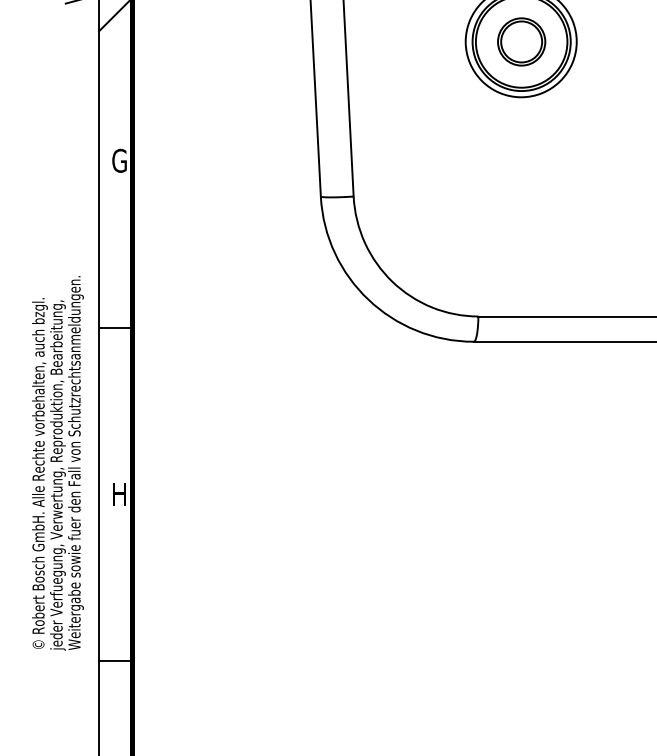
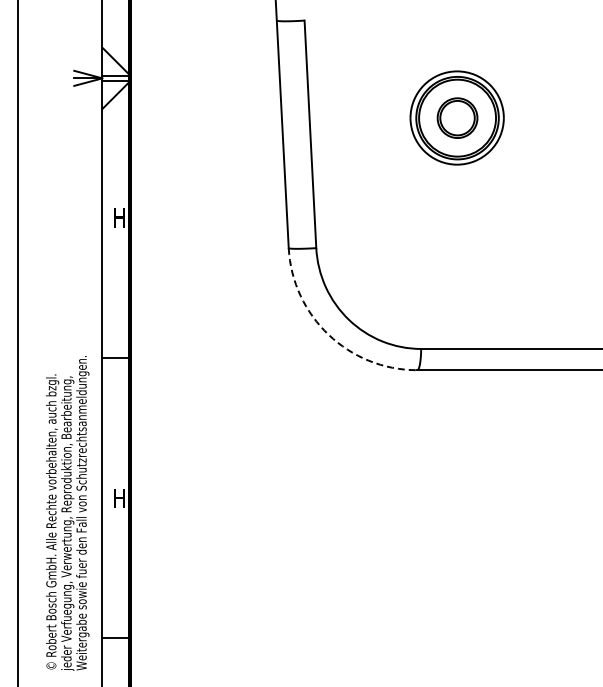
text: (119, 161) -> (119, 218), G -> H
arc: (368, 299) -> (328, 334), solid -> dashed
text: (57, 463) -> (67, 513), moved

